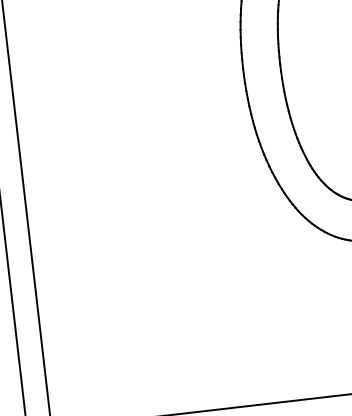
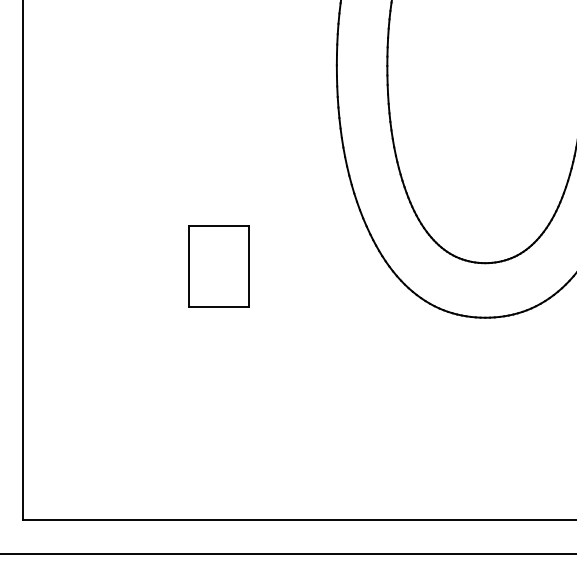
part: (173, 225) -> (218, 266), added

